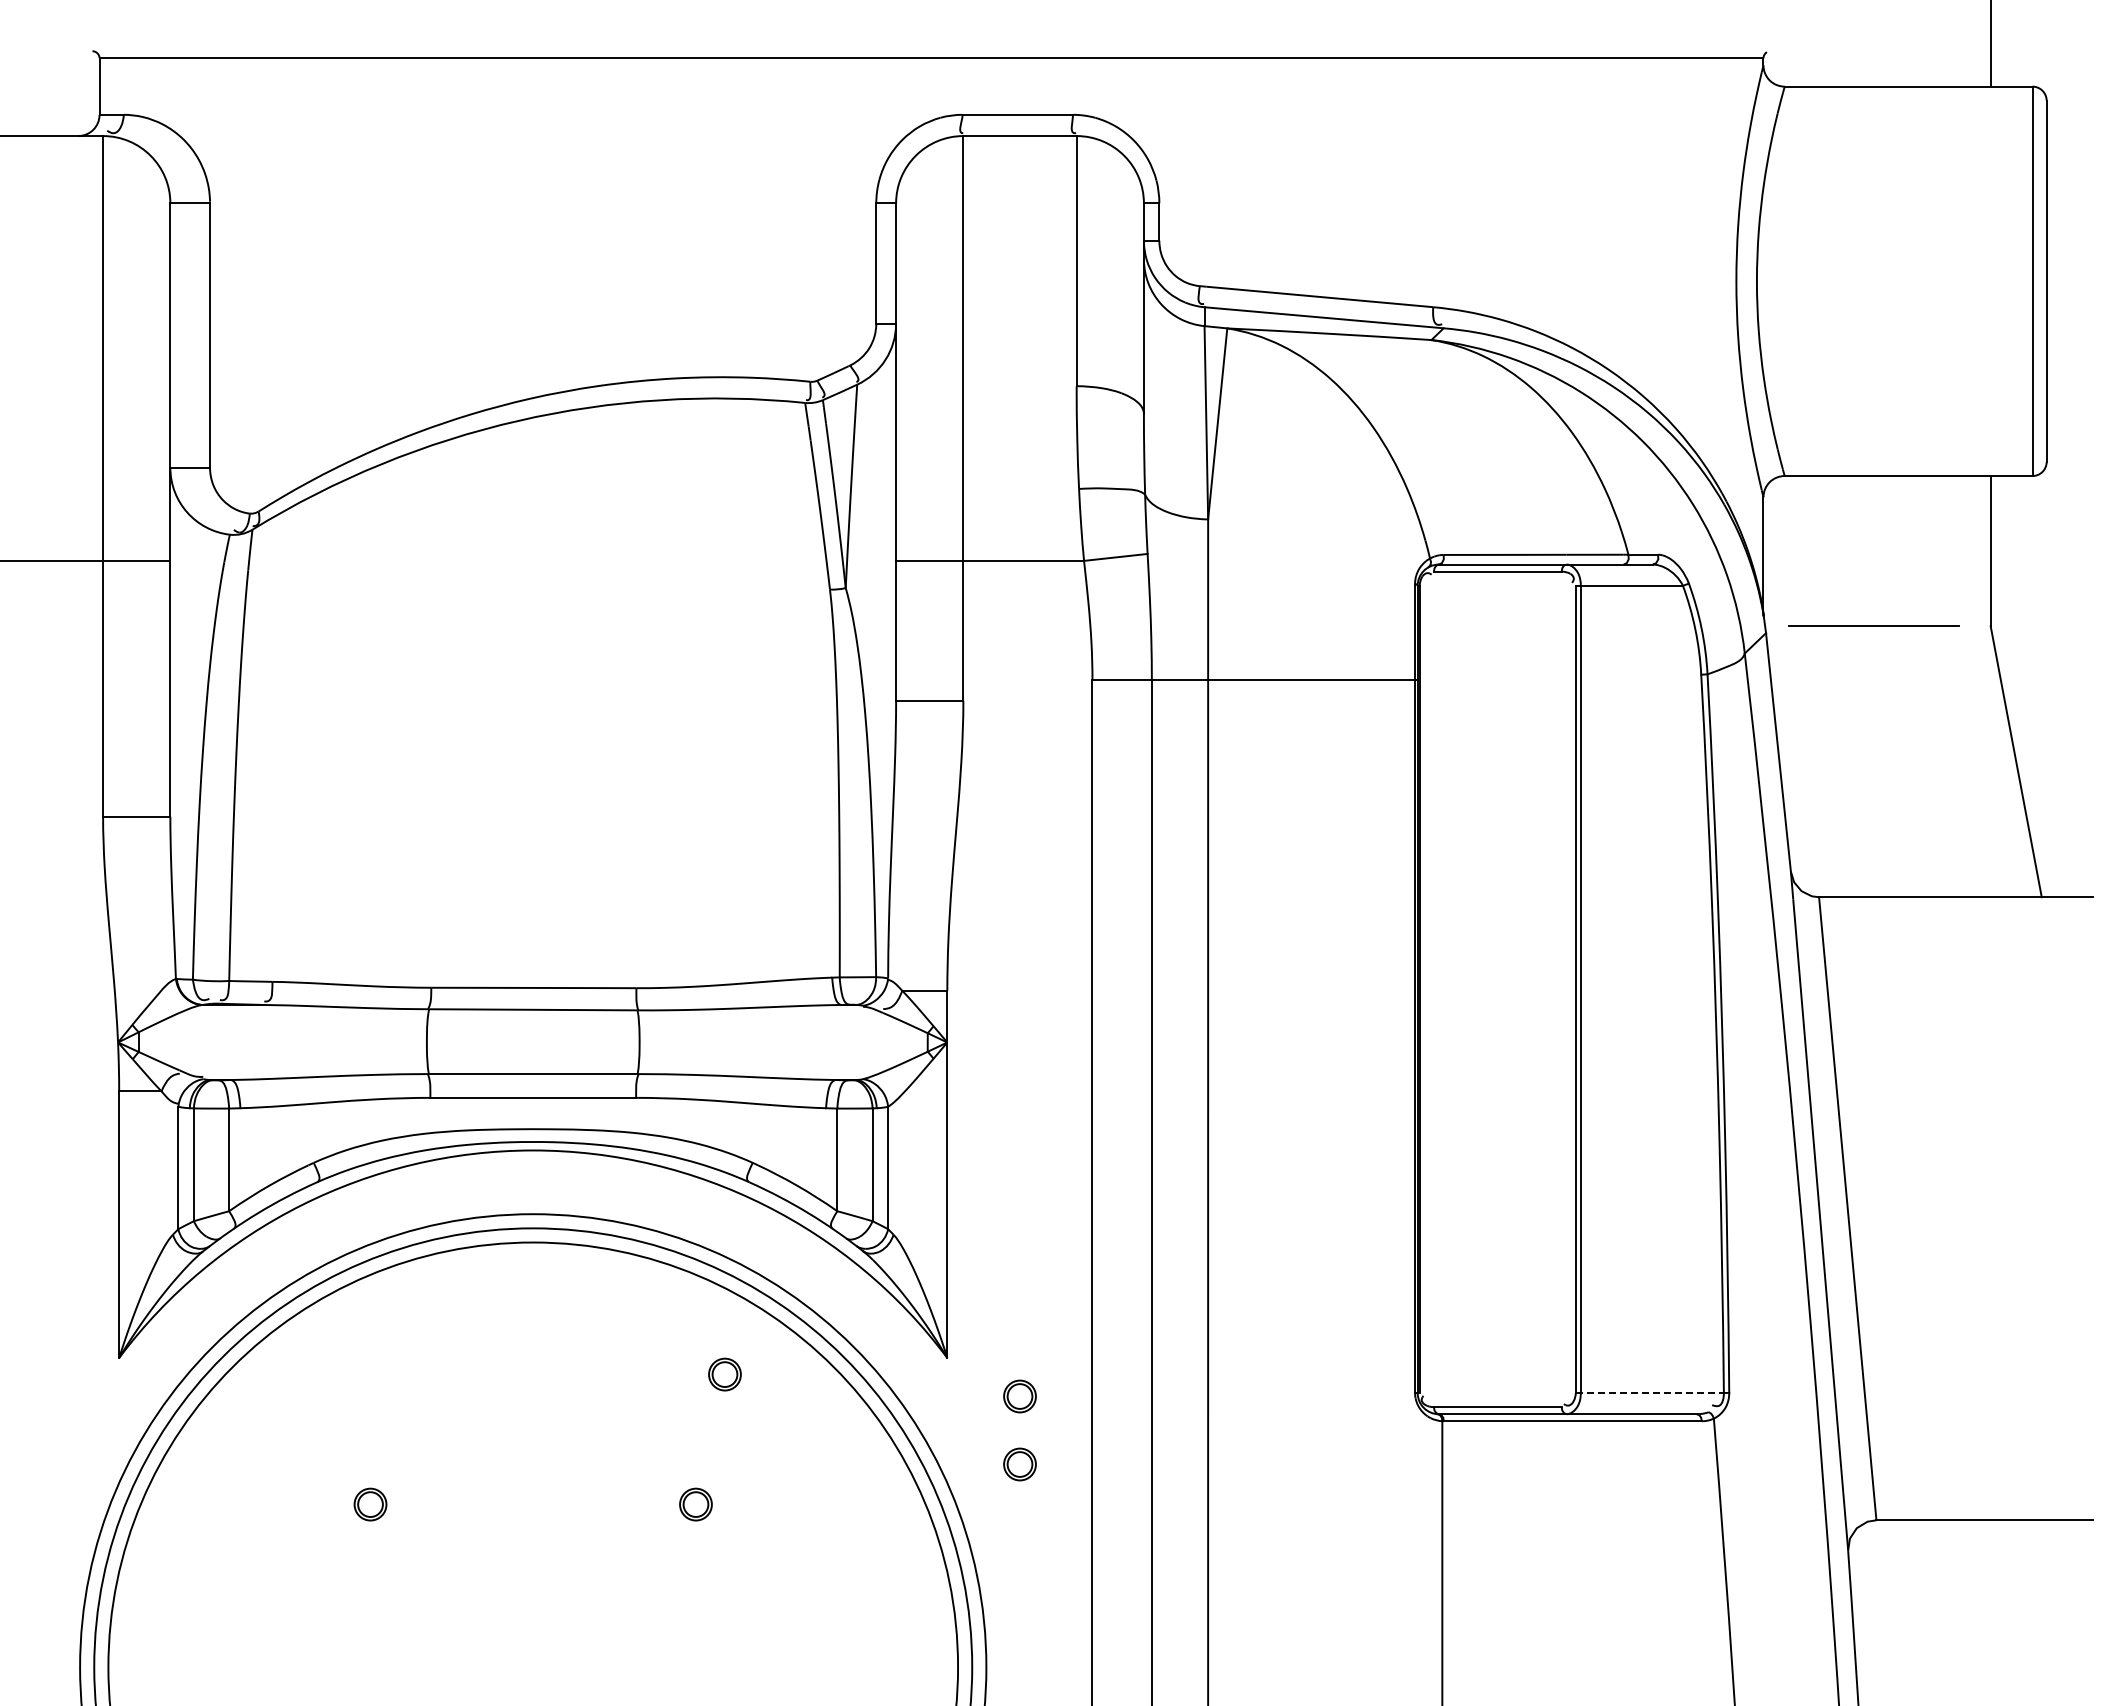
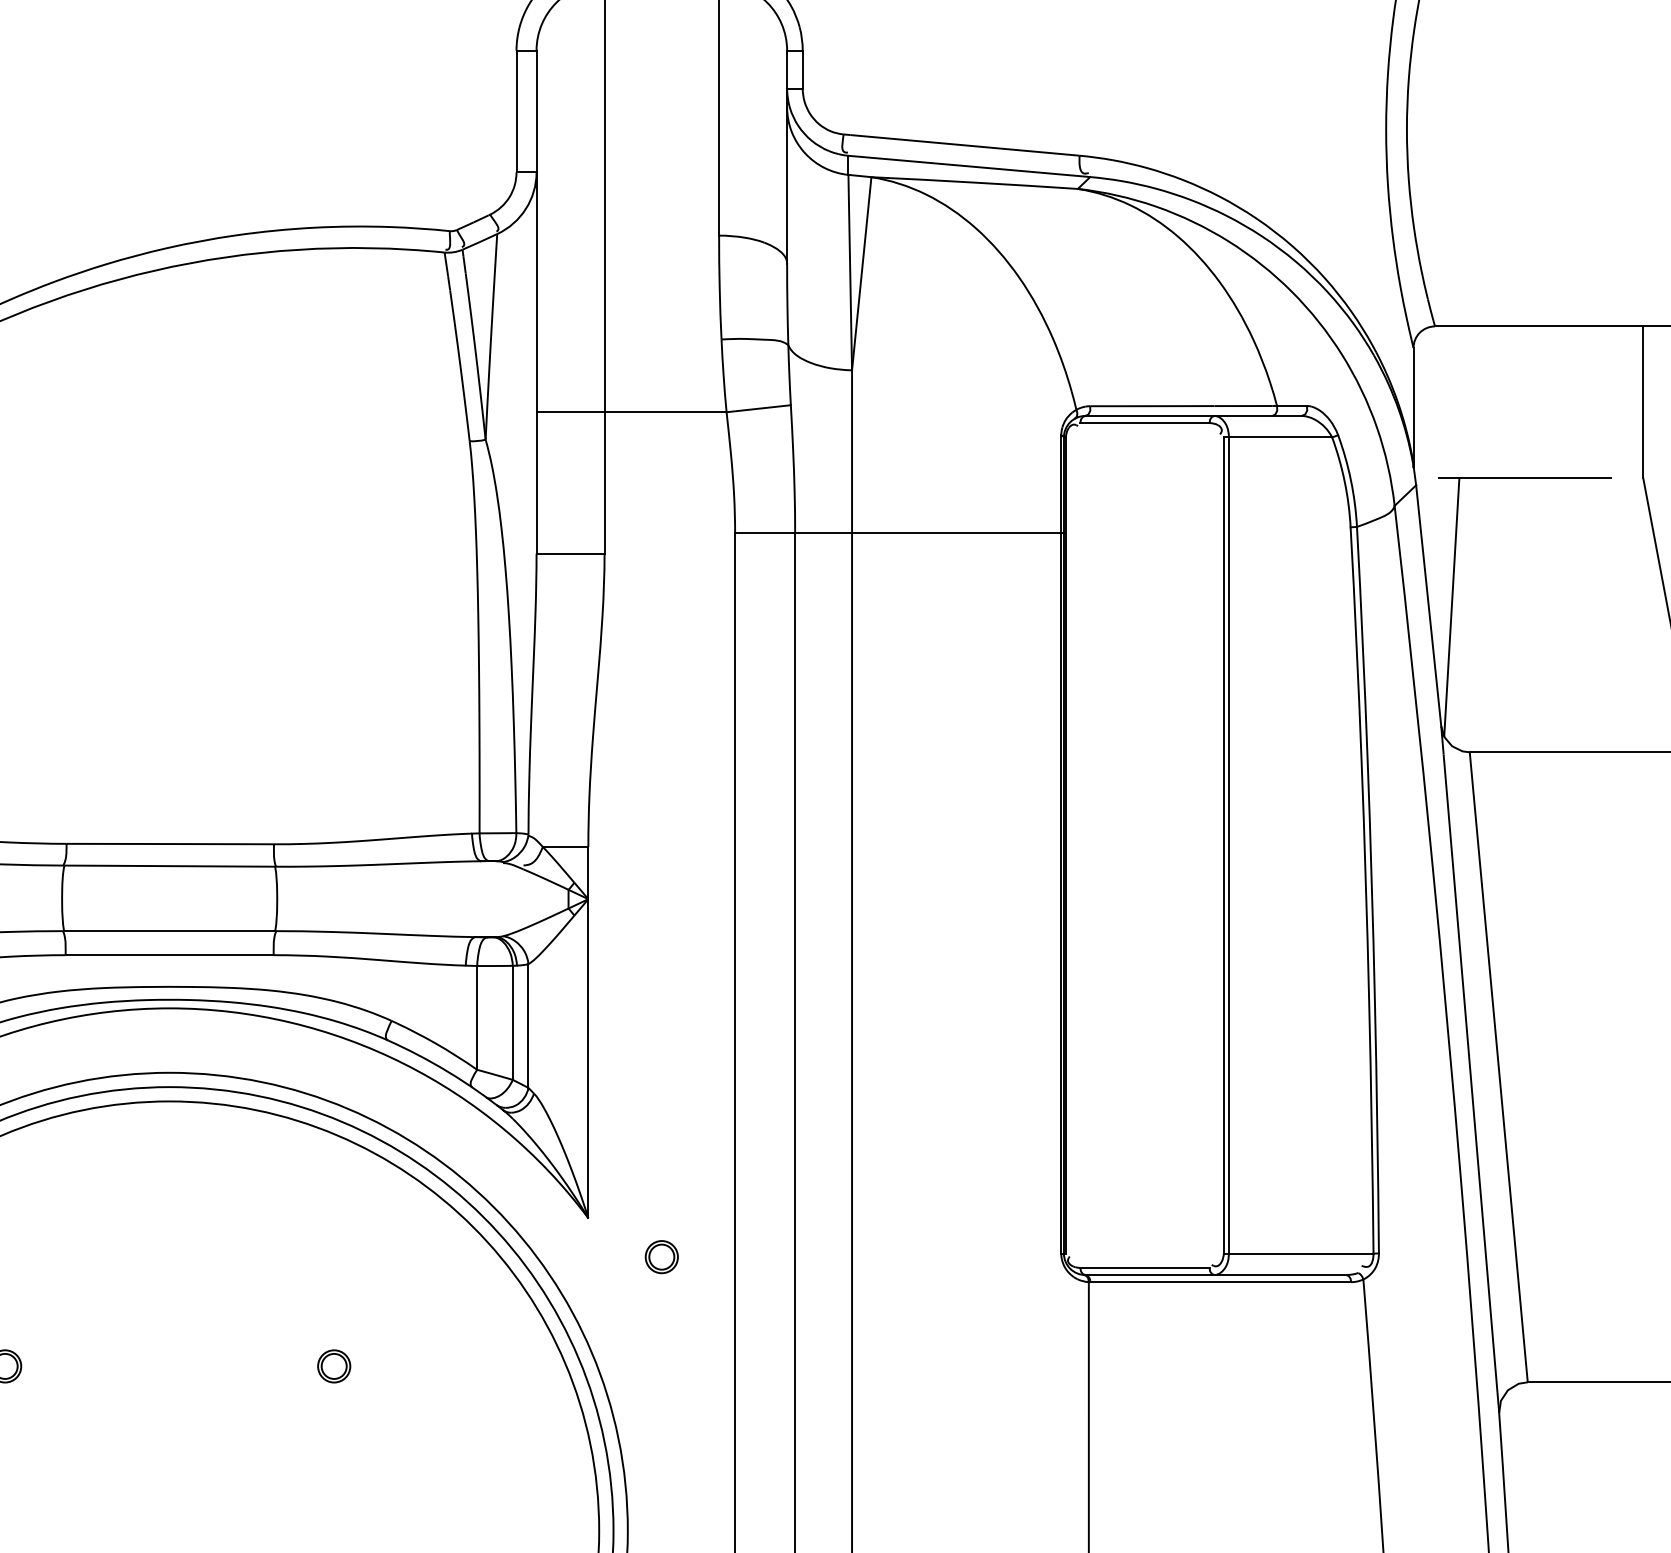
line: (1800, 753) -> (1450, 606), added
part: (724, 1374) -> (363, 1234), removed
line: (1650, 1392) -> (1299, 1253), dashed -> solid
part: (1019, 1464) -> (661, 1325), removed

